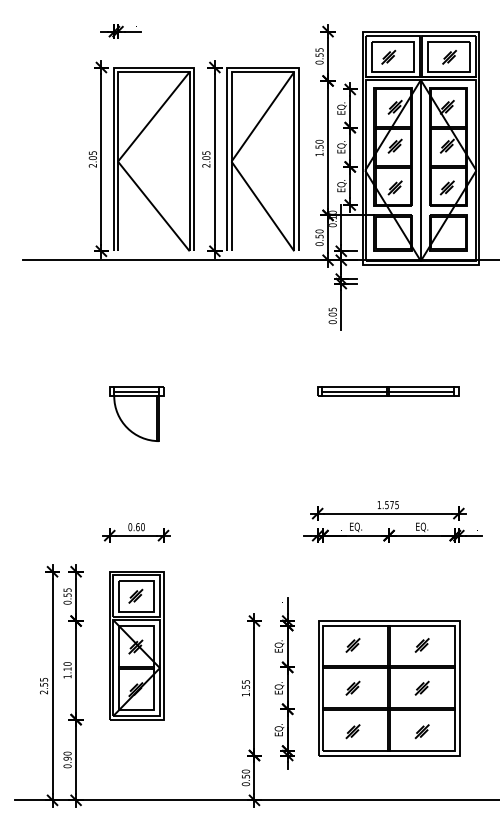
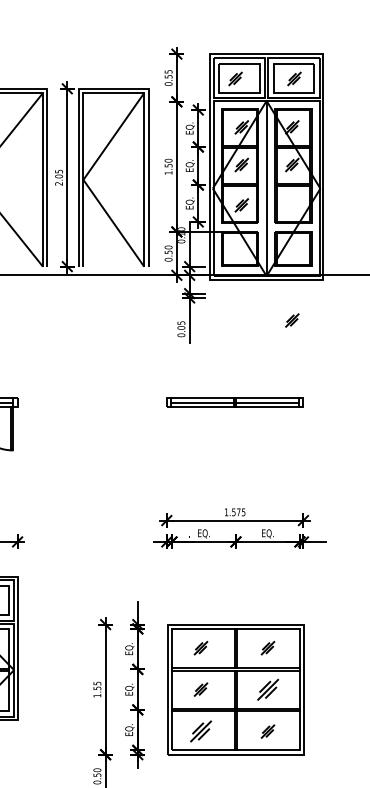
part: (446, 187) -> (291, 320), moved
part: (421, 687) -> (267, 688), size x1.6
part: (352, 731) -> (200, 731), size x1.6

